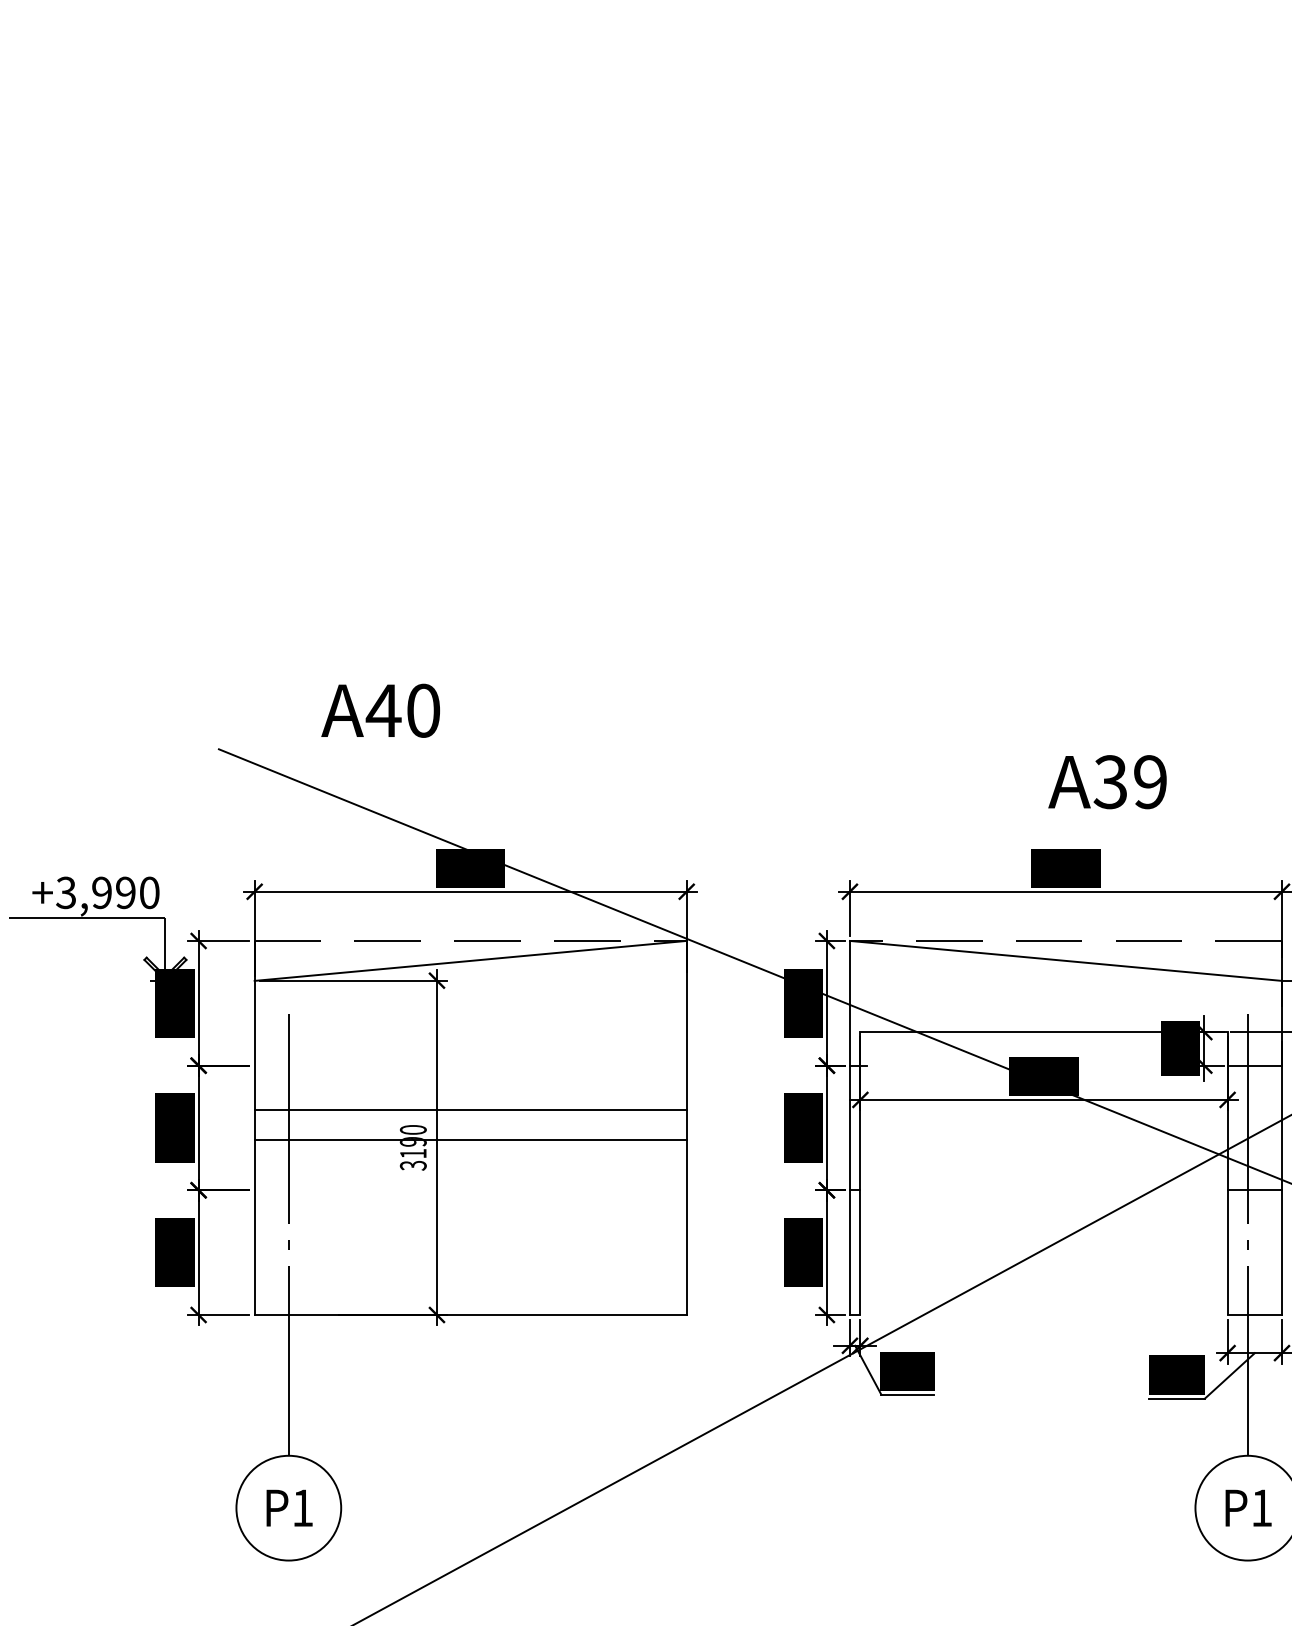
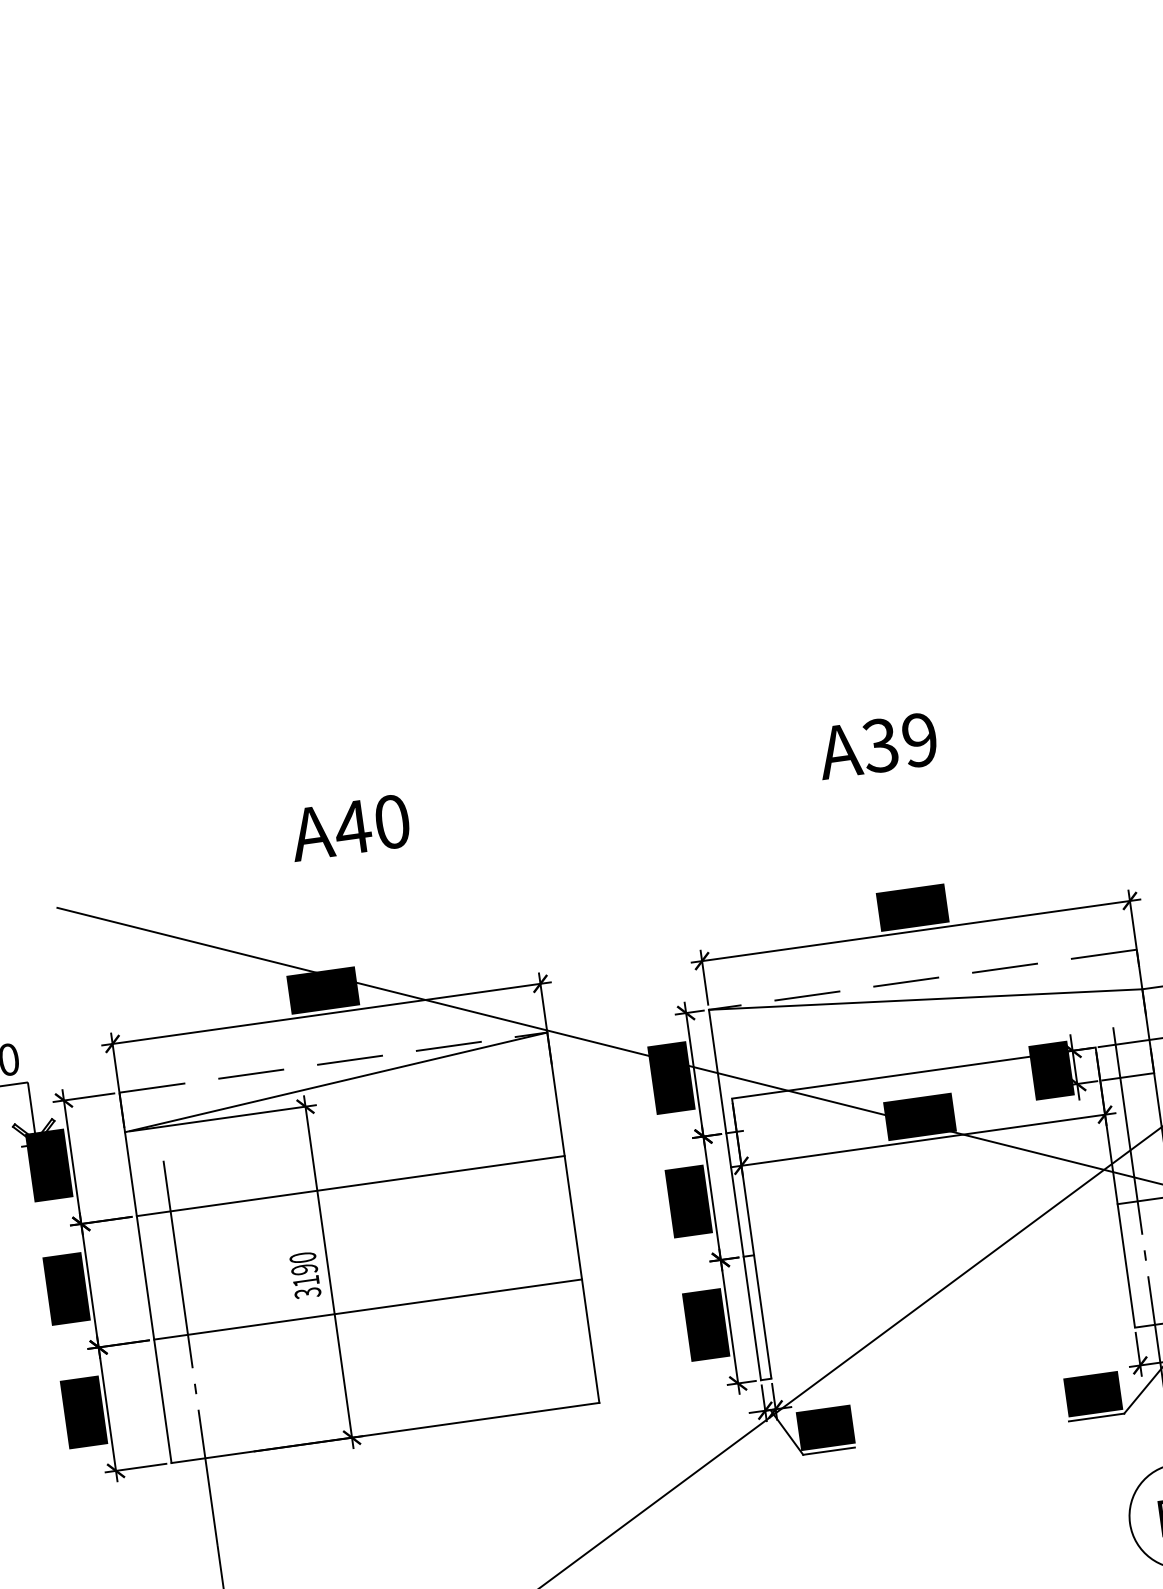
text: (380, 710) -> (349, 827), moved
text: (1107, 782) -> (877, 746), moved
line: (470, 1109) -> (350, 1185), moved
line: (470, 1140) -> (367, 1309), moved

